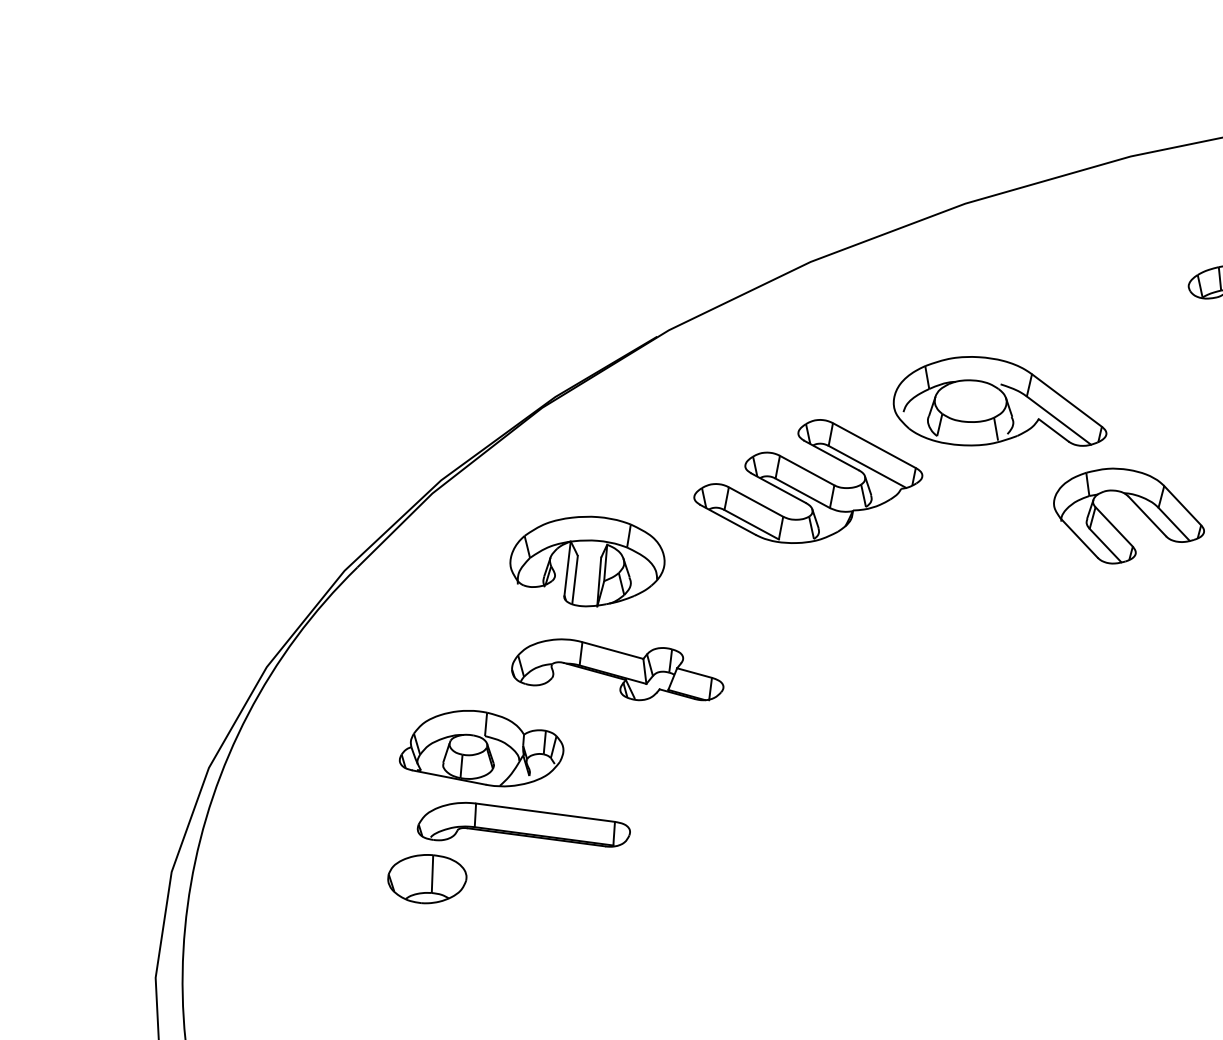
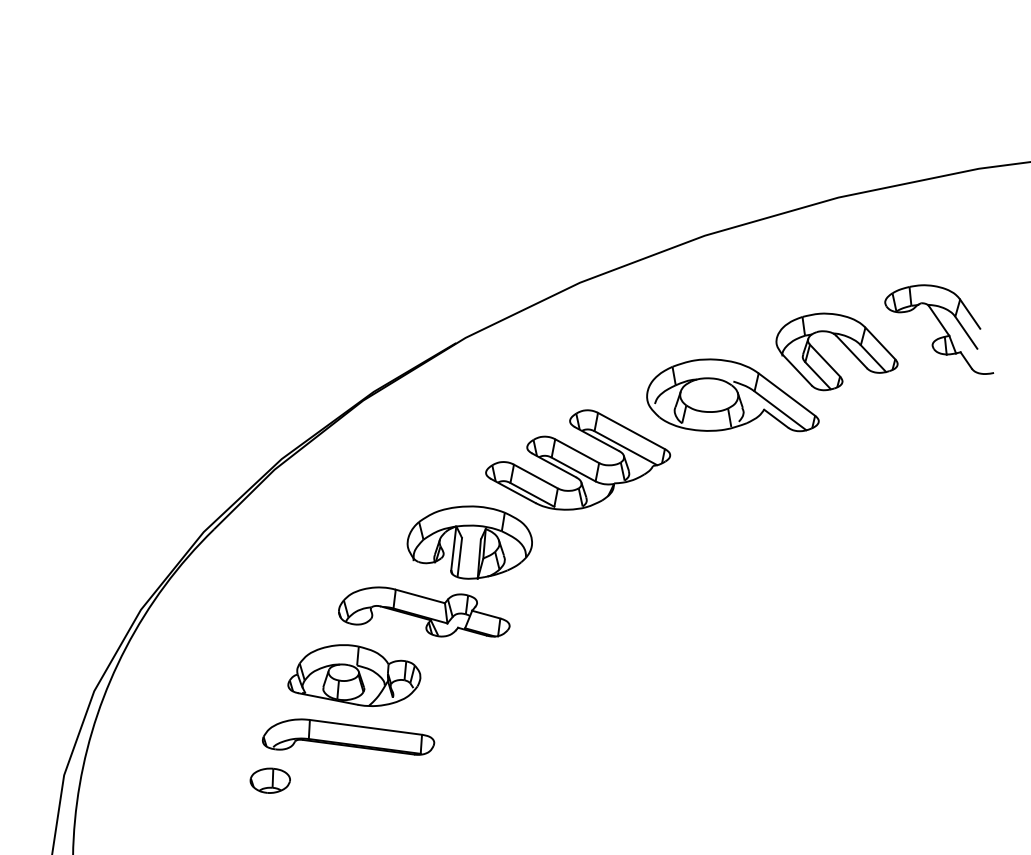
part: (1137, 506) -> (843, 344), moved
part: (587, 561) -> (469, 542), moved
part: (481, 748) -> (354, 675), moved
part: (426, 878) -> (269, 780), size x0.62

